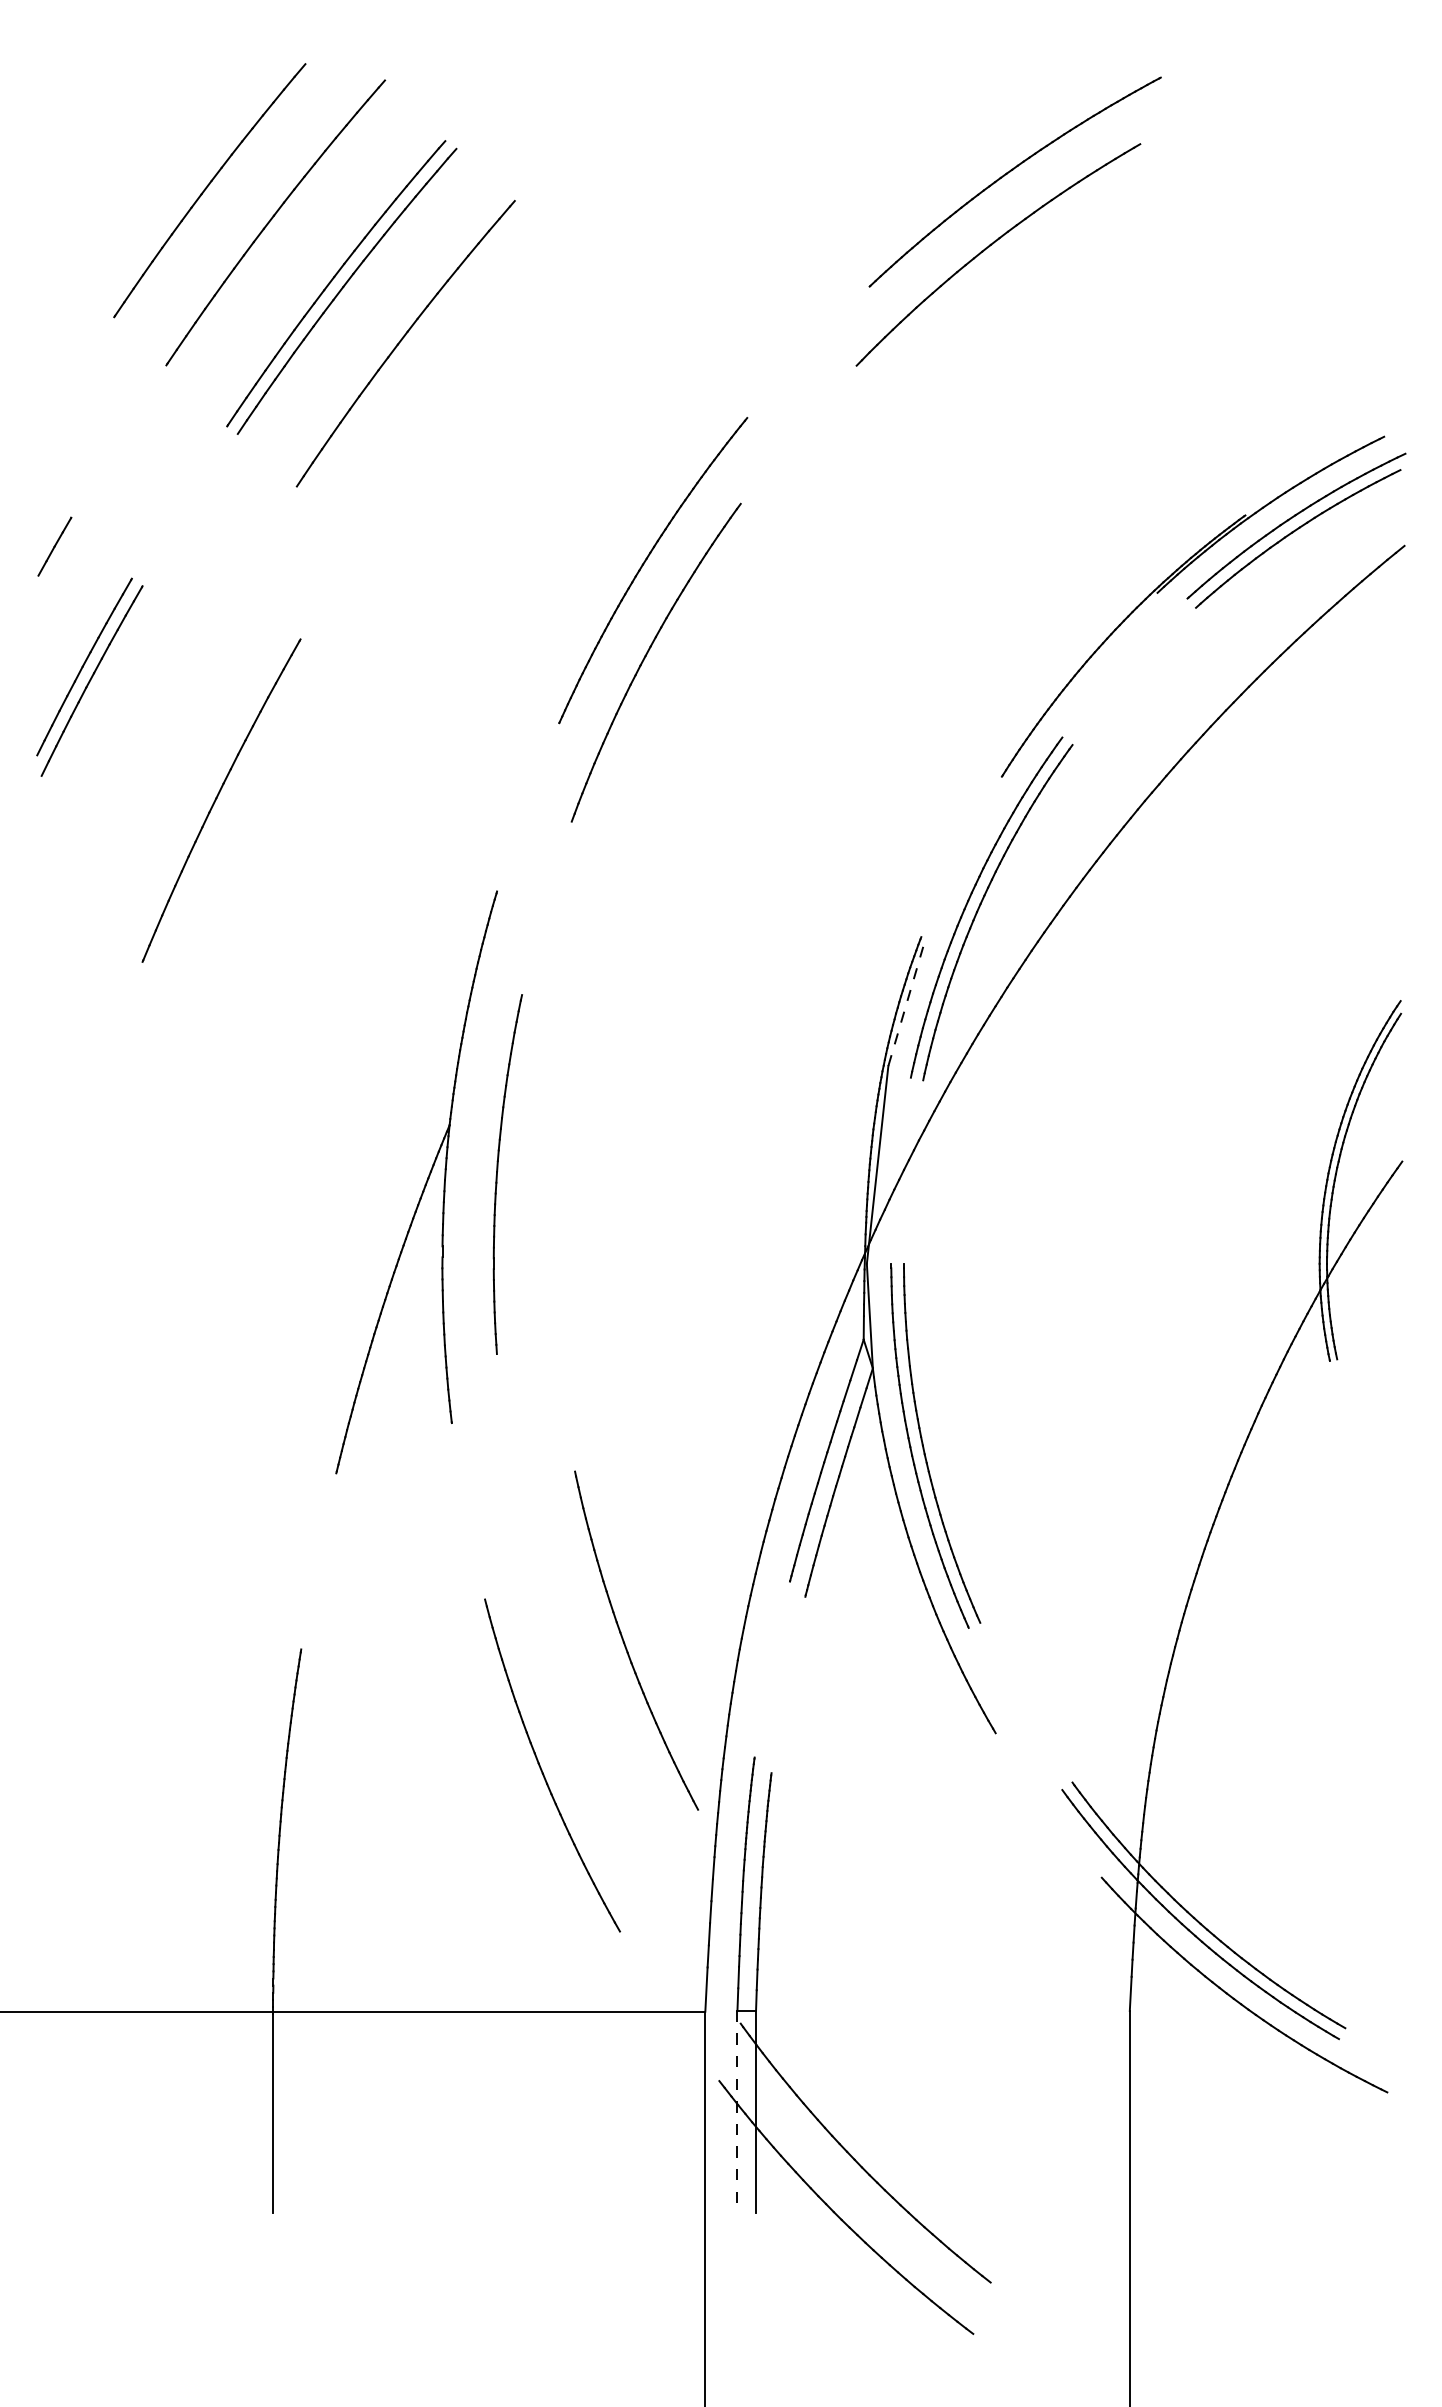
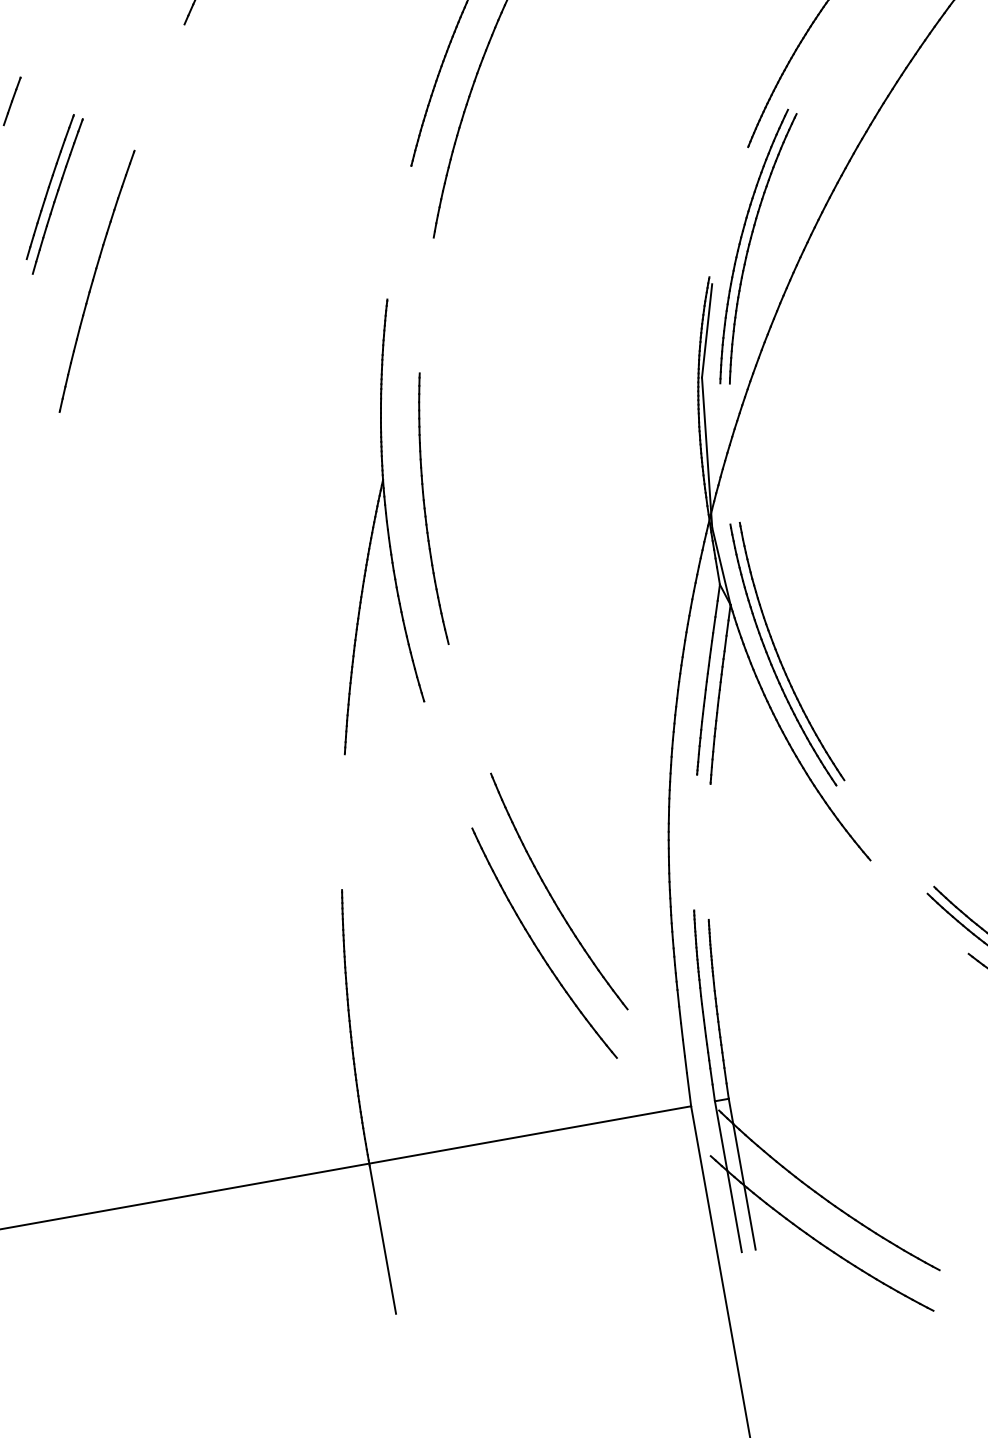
part: (221, 800) -> (97, 281), moved
line: (905, 1005) -> (706, 330), dashed -> solid
part: (625, 1643) -> (551, 895), moved
line: (737, 2112) -> (728, 1177), dashed -> solid

